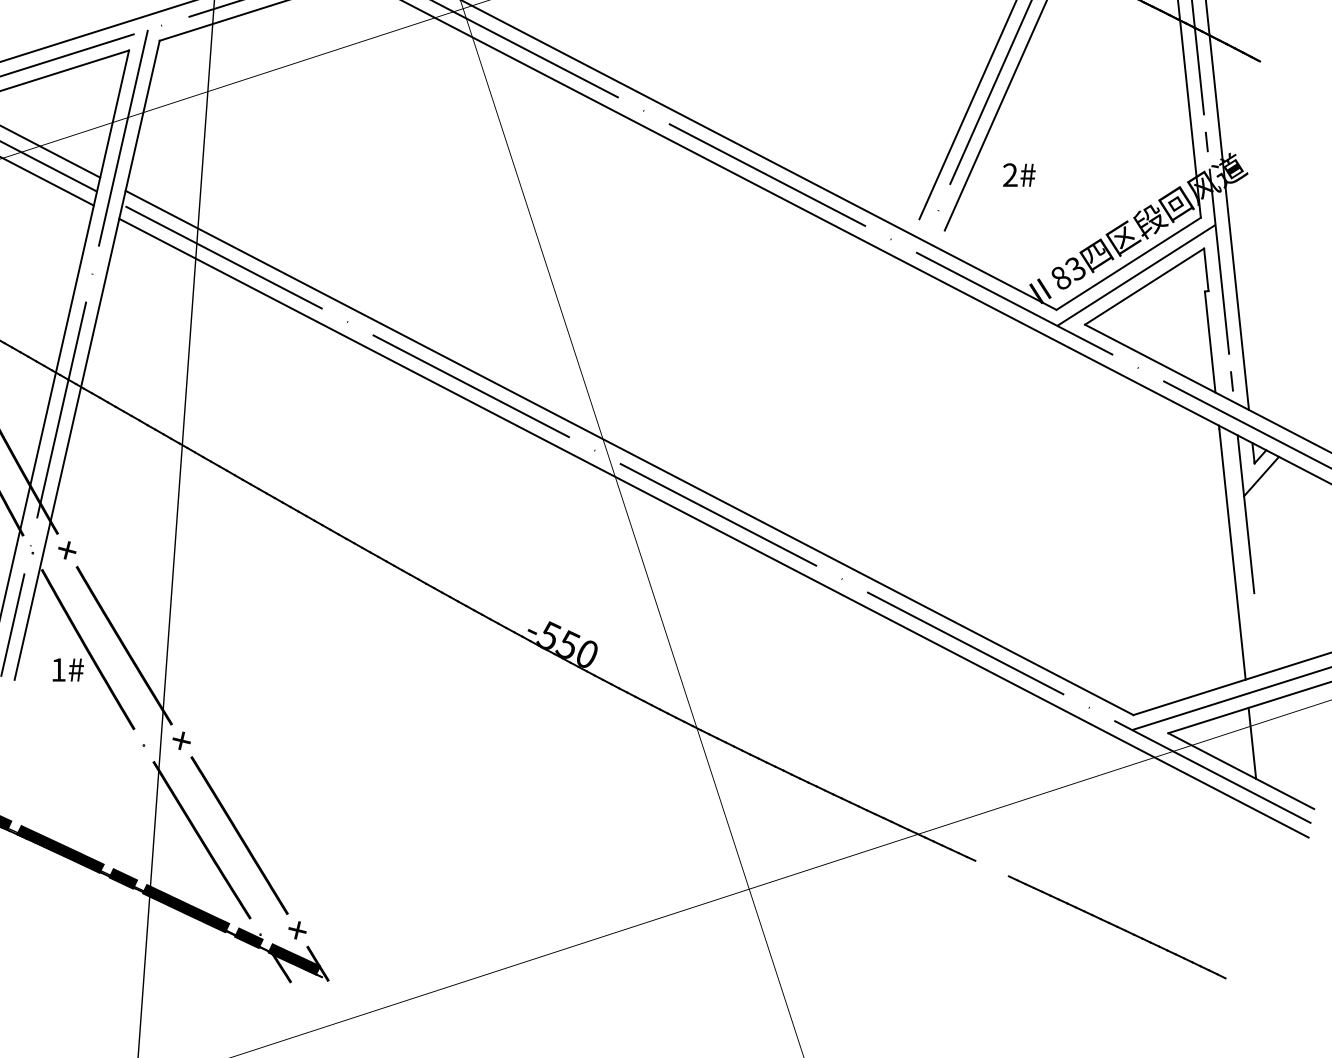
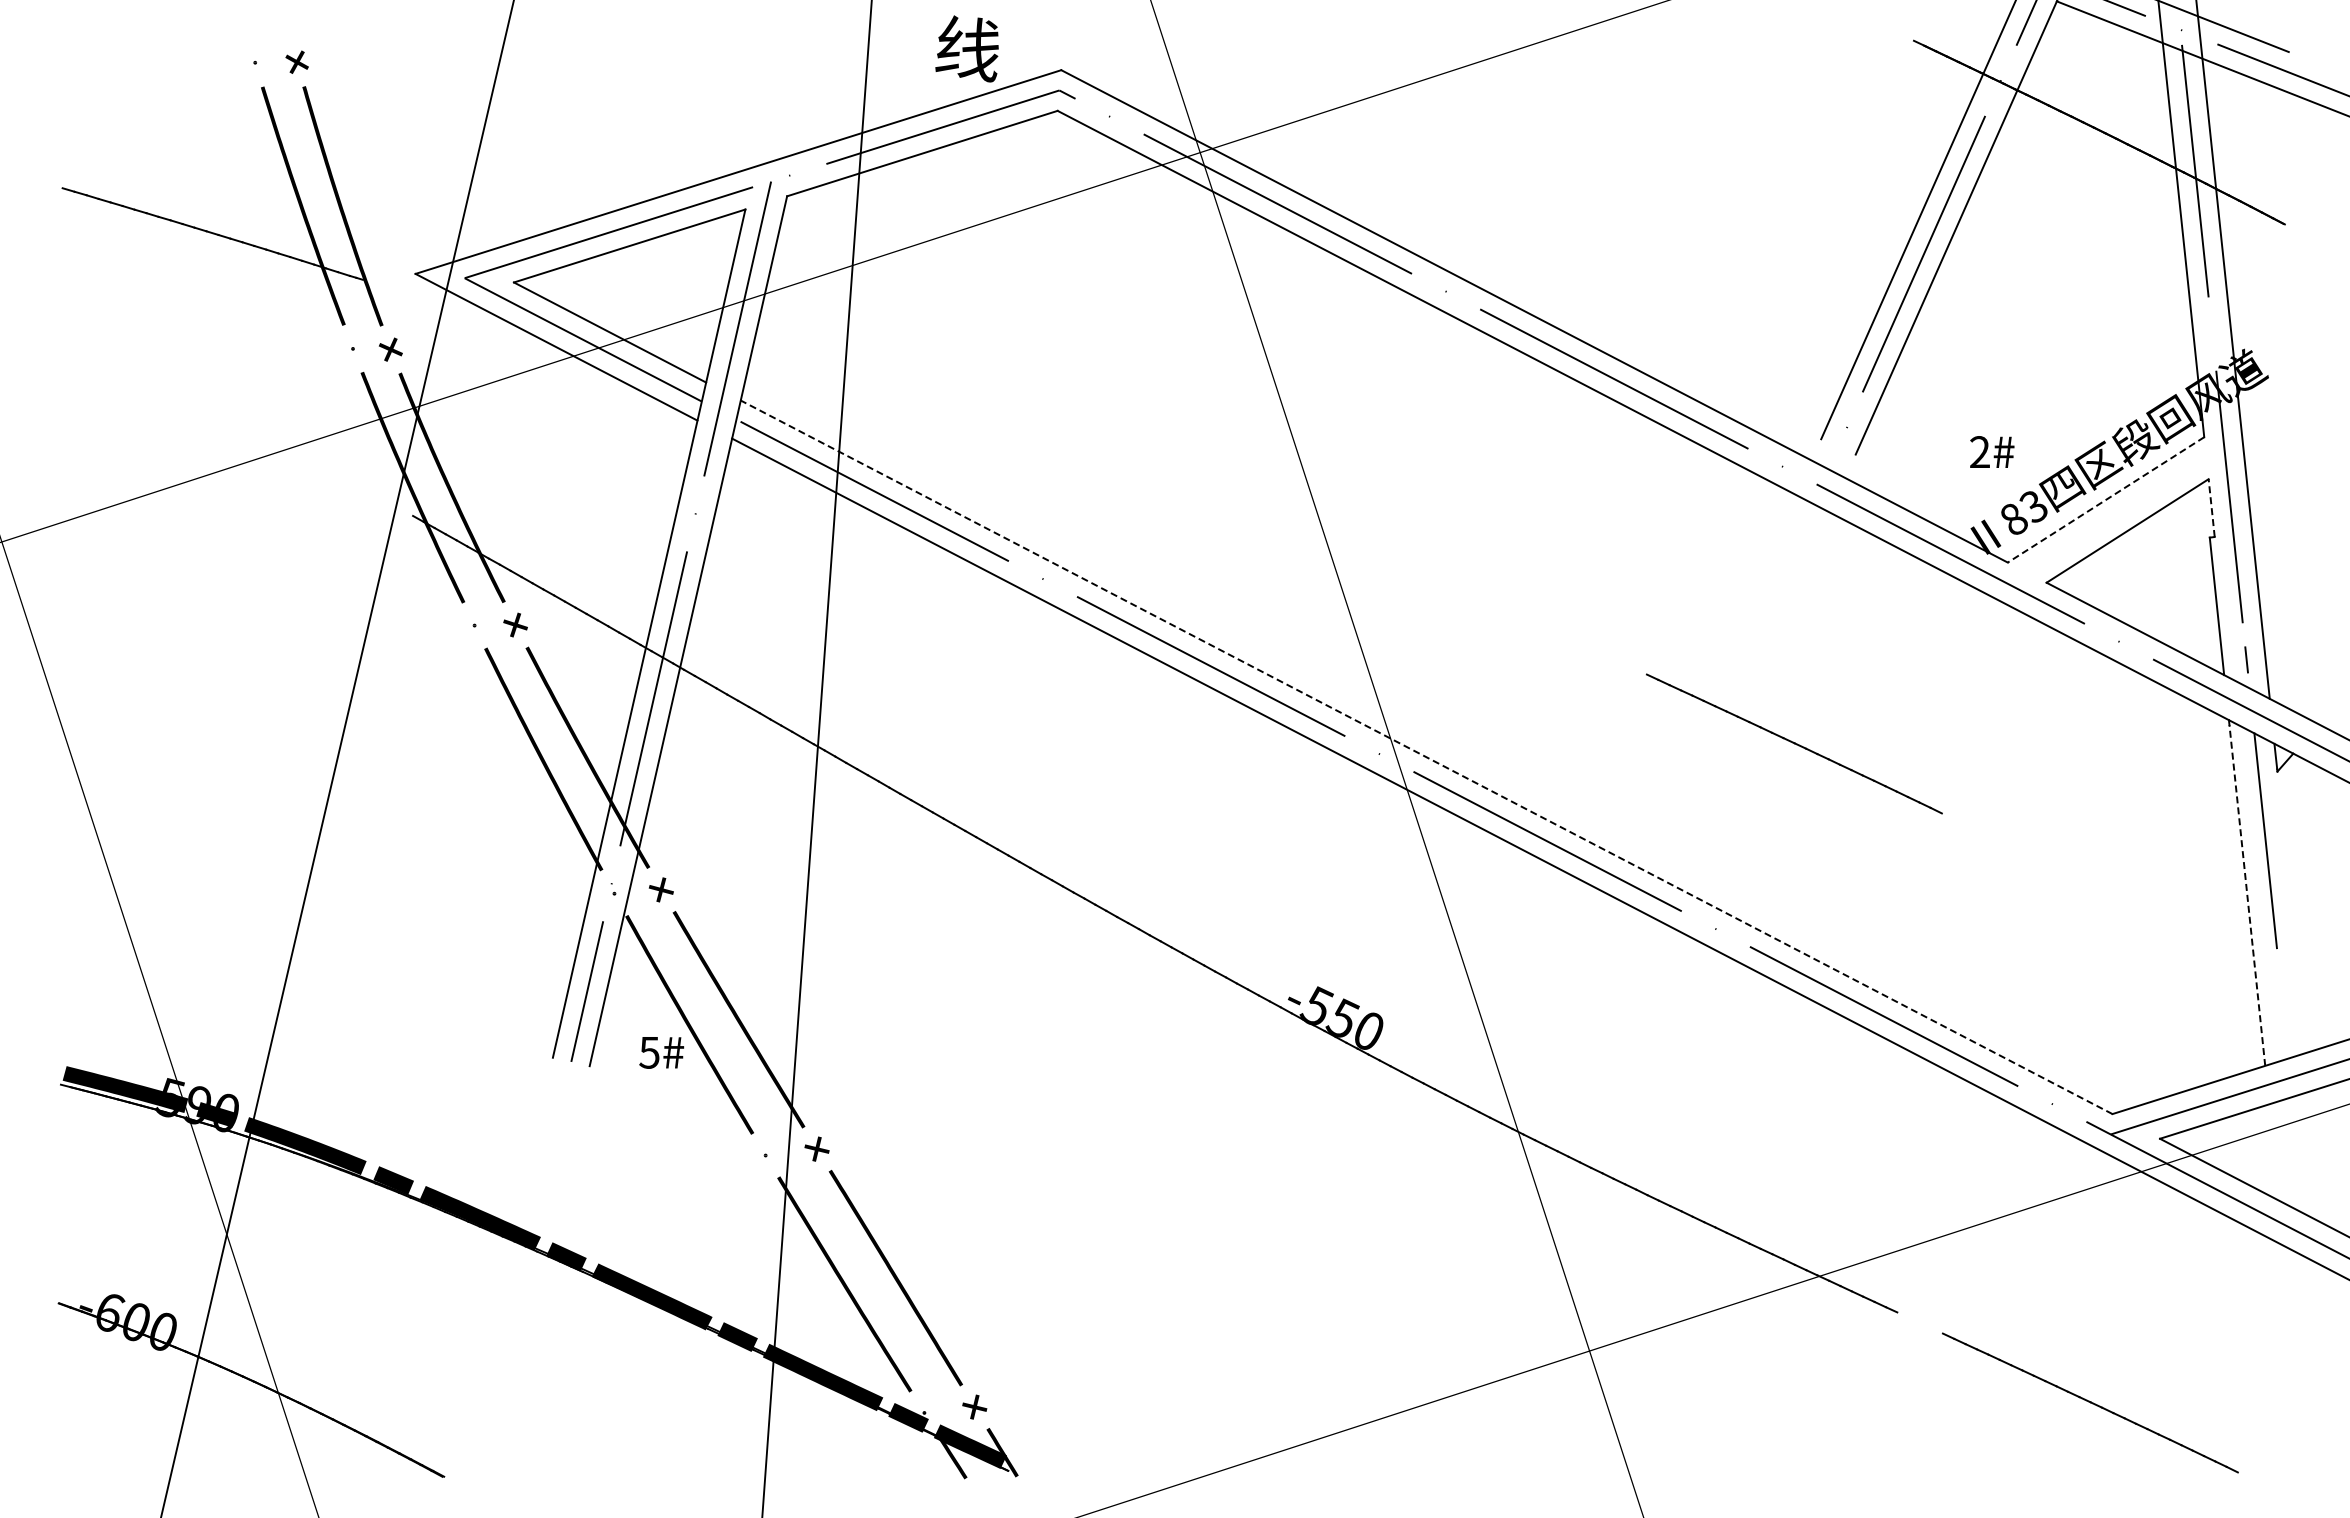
line: (1206, 141) -> (2212, 333), removed
text: (1019, 174) -> (1992, 451), moved
line: (1129, 263) -> (2106, 499), solid -> dashed
line: (1206, 269) -> (2211, 507), solid -> dashed
line: (1136, 275) -> (2116, 515), removed
line: (899, 442) -> (1794, 743), added
line: (629, 453) -> (1426, 757), solid -> dashed
line: (1261, 476) -> (2286, 789), removed
line: (1232, 553) -> (2247, 894), solid -> dashed
text: (58, 669) -> (649, 1052), 1# -> 5#
line: (1252, 743) -> (2274, 1152), removed

